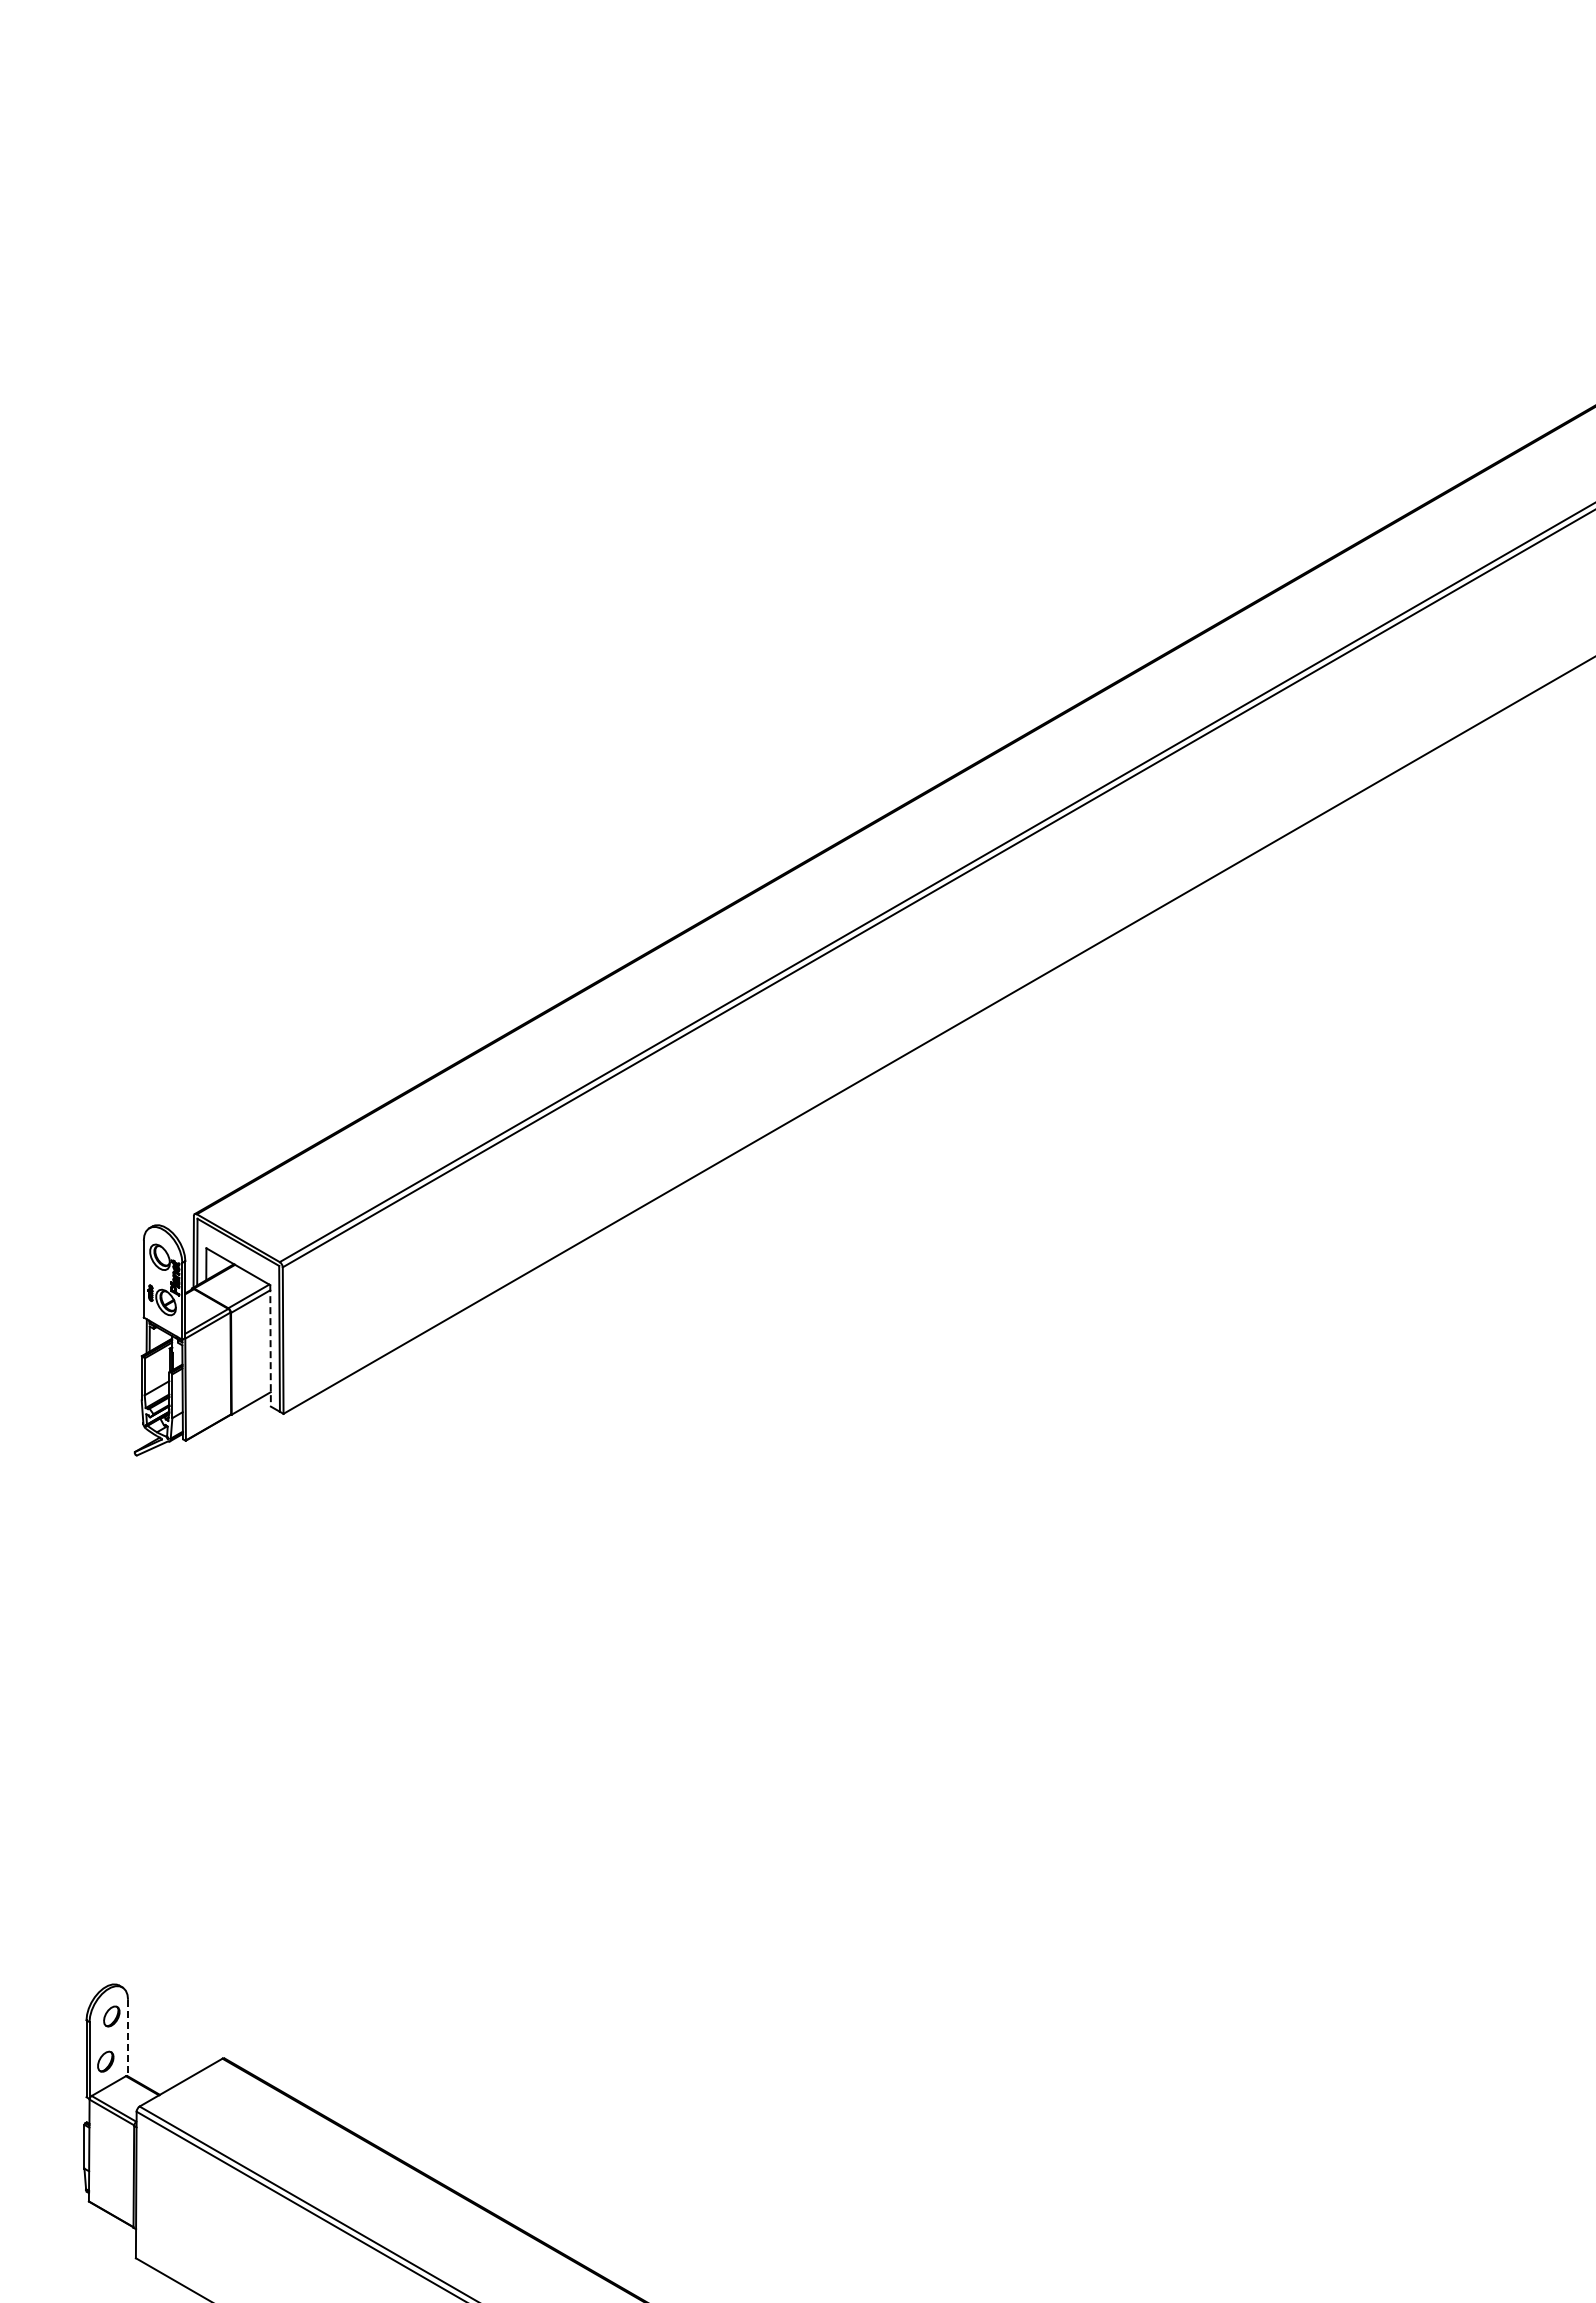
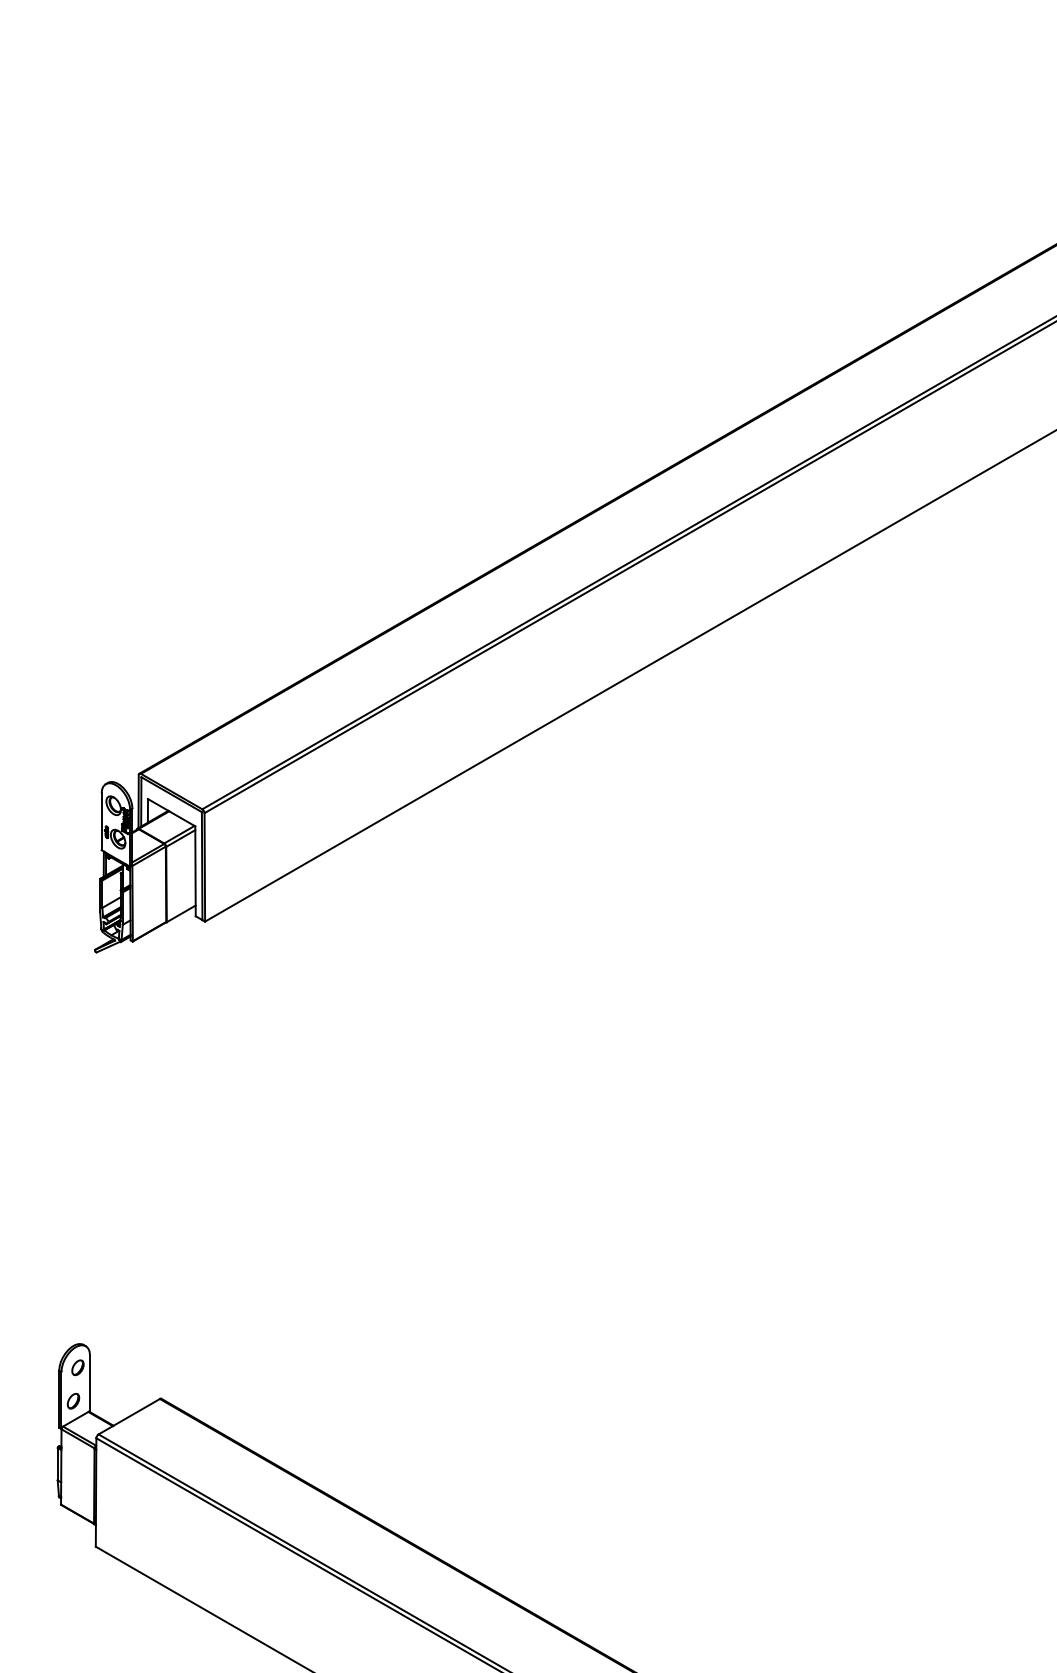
line: (270, 1345) -> (195, 871), dashed -> solid
line: (128, 2038) -> (90, 1384), dashed -> solid

